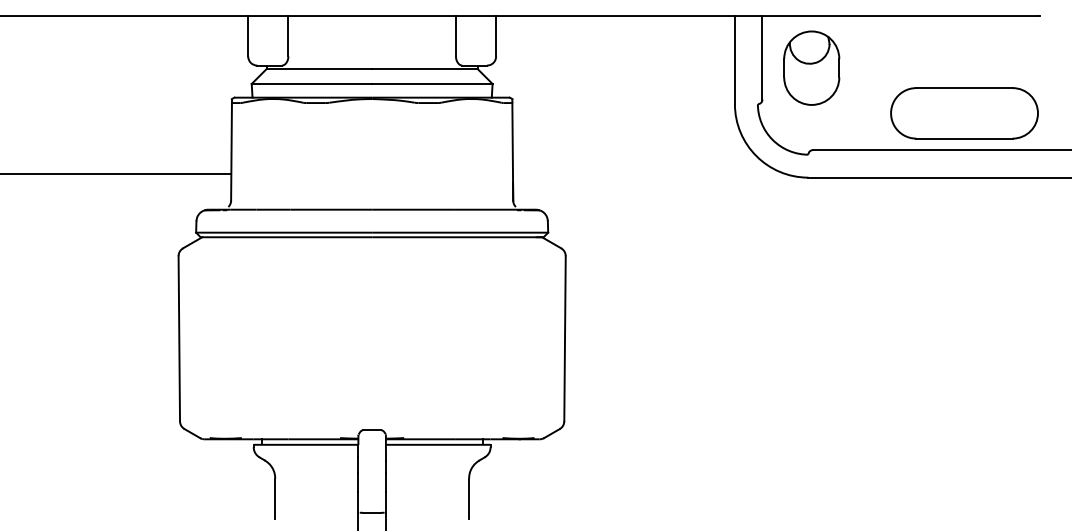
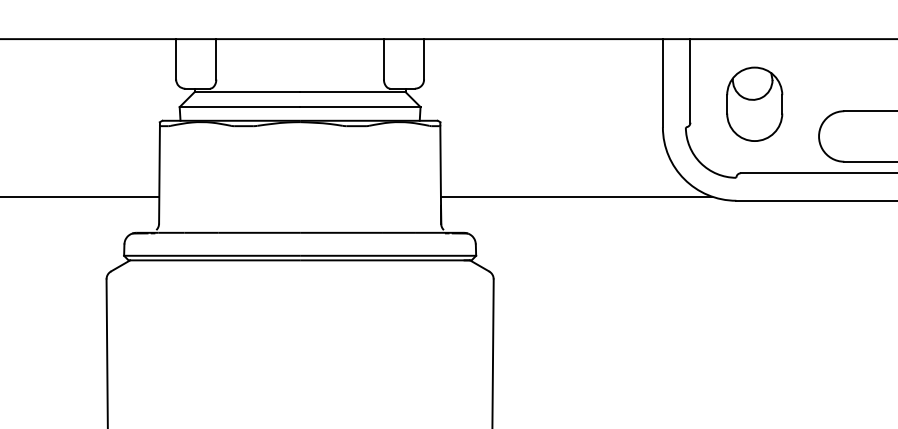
part: (811, 67) -> (754, 103), moved
line: (648, 173) -> (576, 196), added

